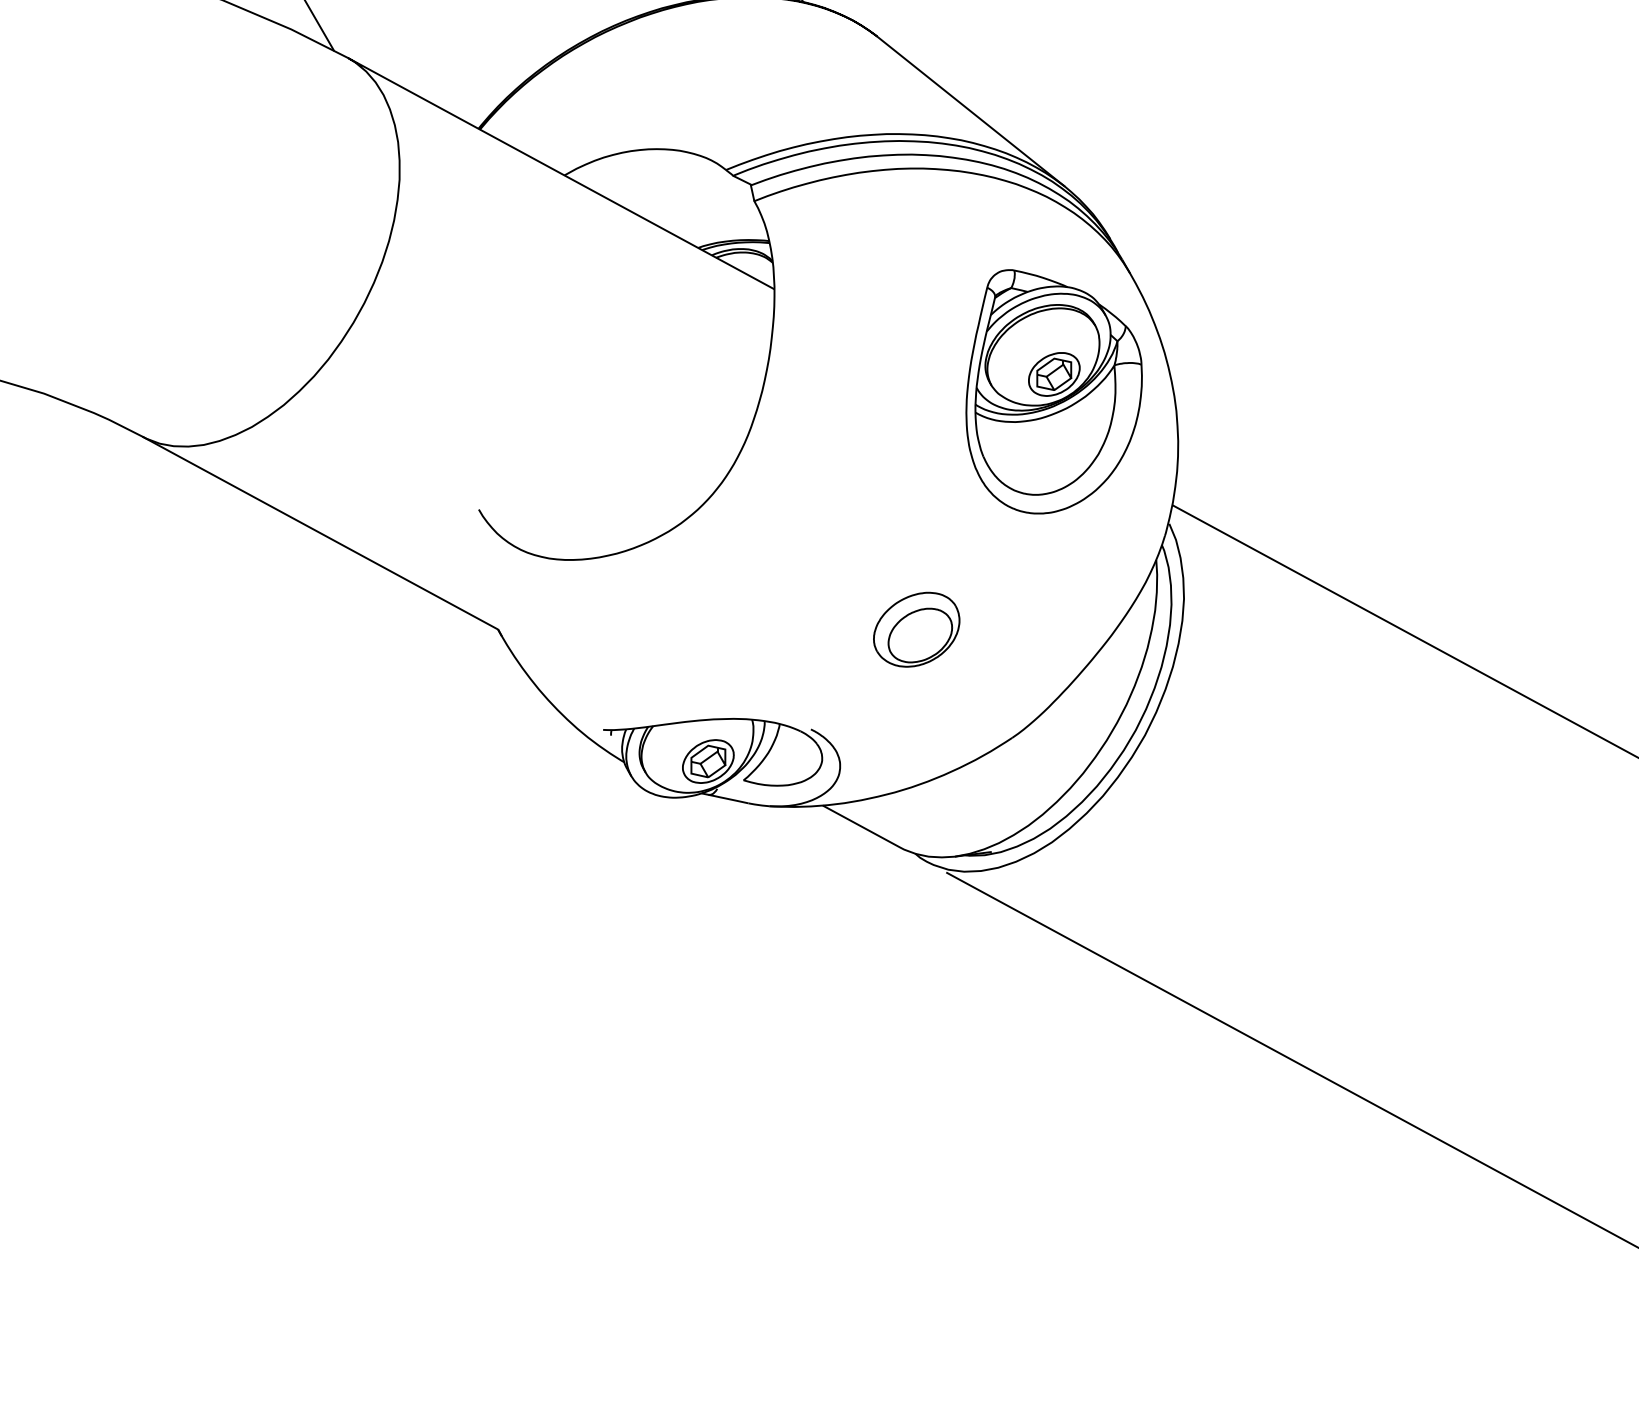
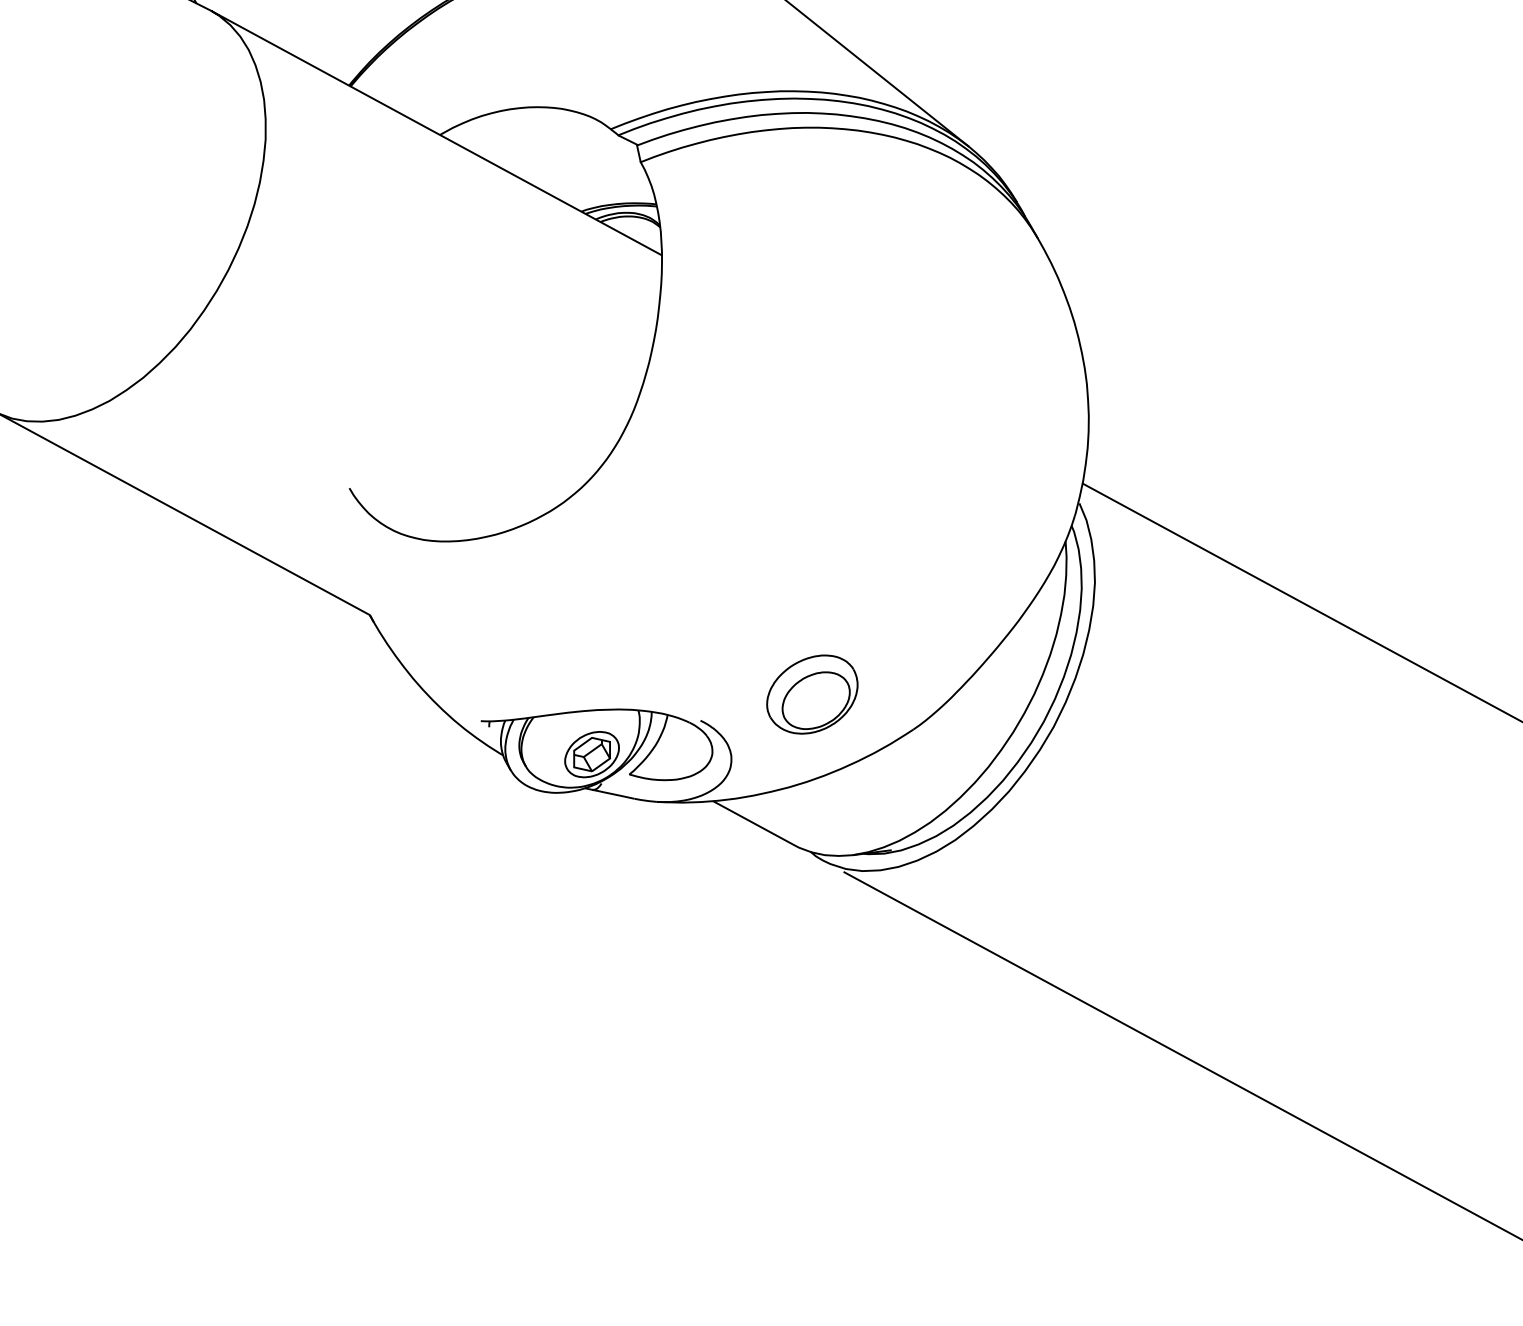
part: (1053, 391) -> (956, 363), removed
part: (916, 629) -> (812, 694), moved

